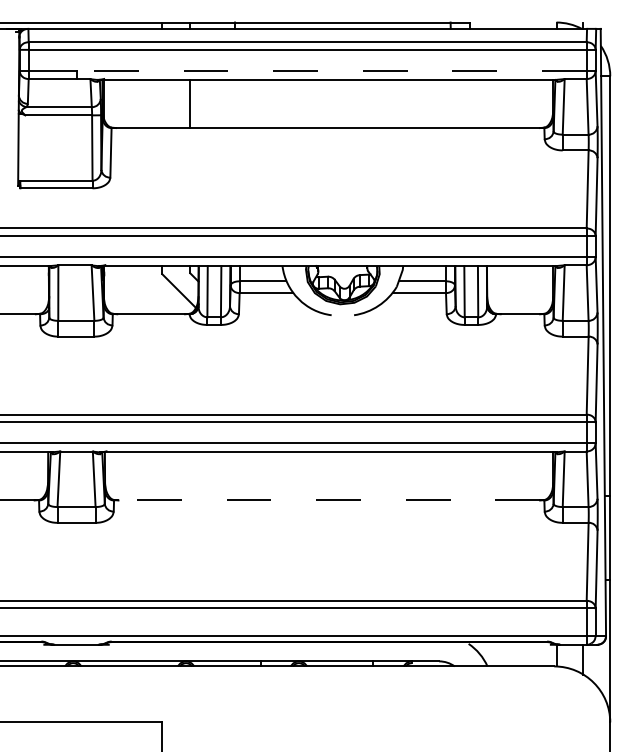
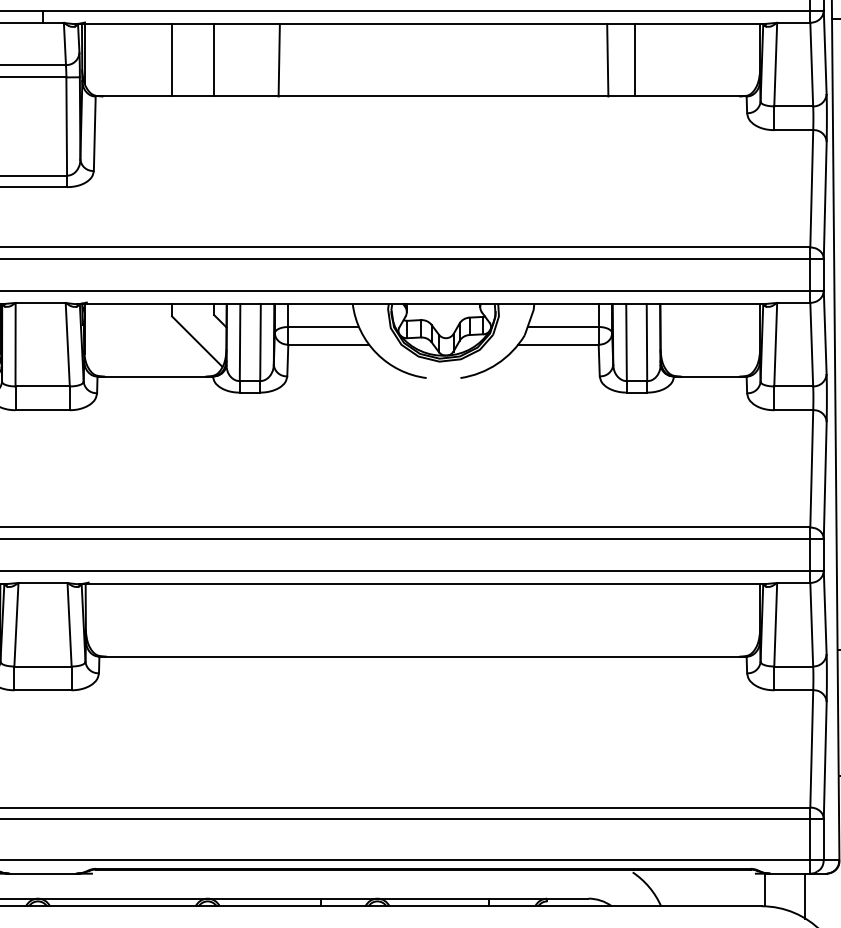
line: (331, 70) -> (426, 9), dashed -> solid
line: (162, 103) -> (172, 59), added
line: (233, 103) -> (279, 59), added
line: (451, 103) -> (606, 59), added
line: (470, 103) -> (635, 59), added
line: (329, 500) -> (423, 656), dashed -> solid

